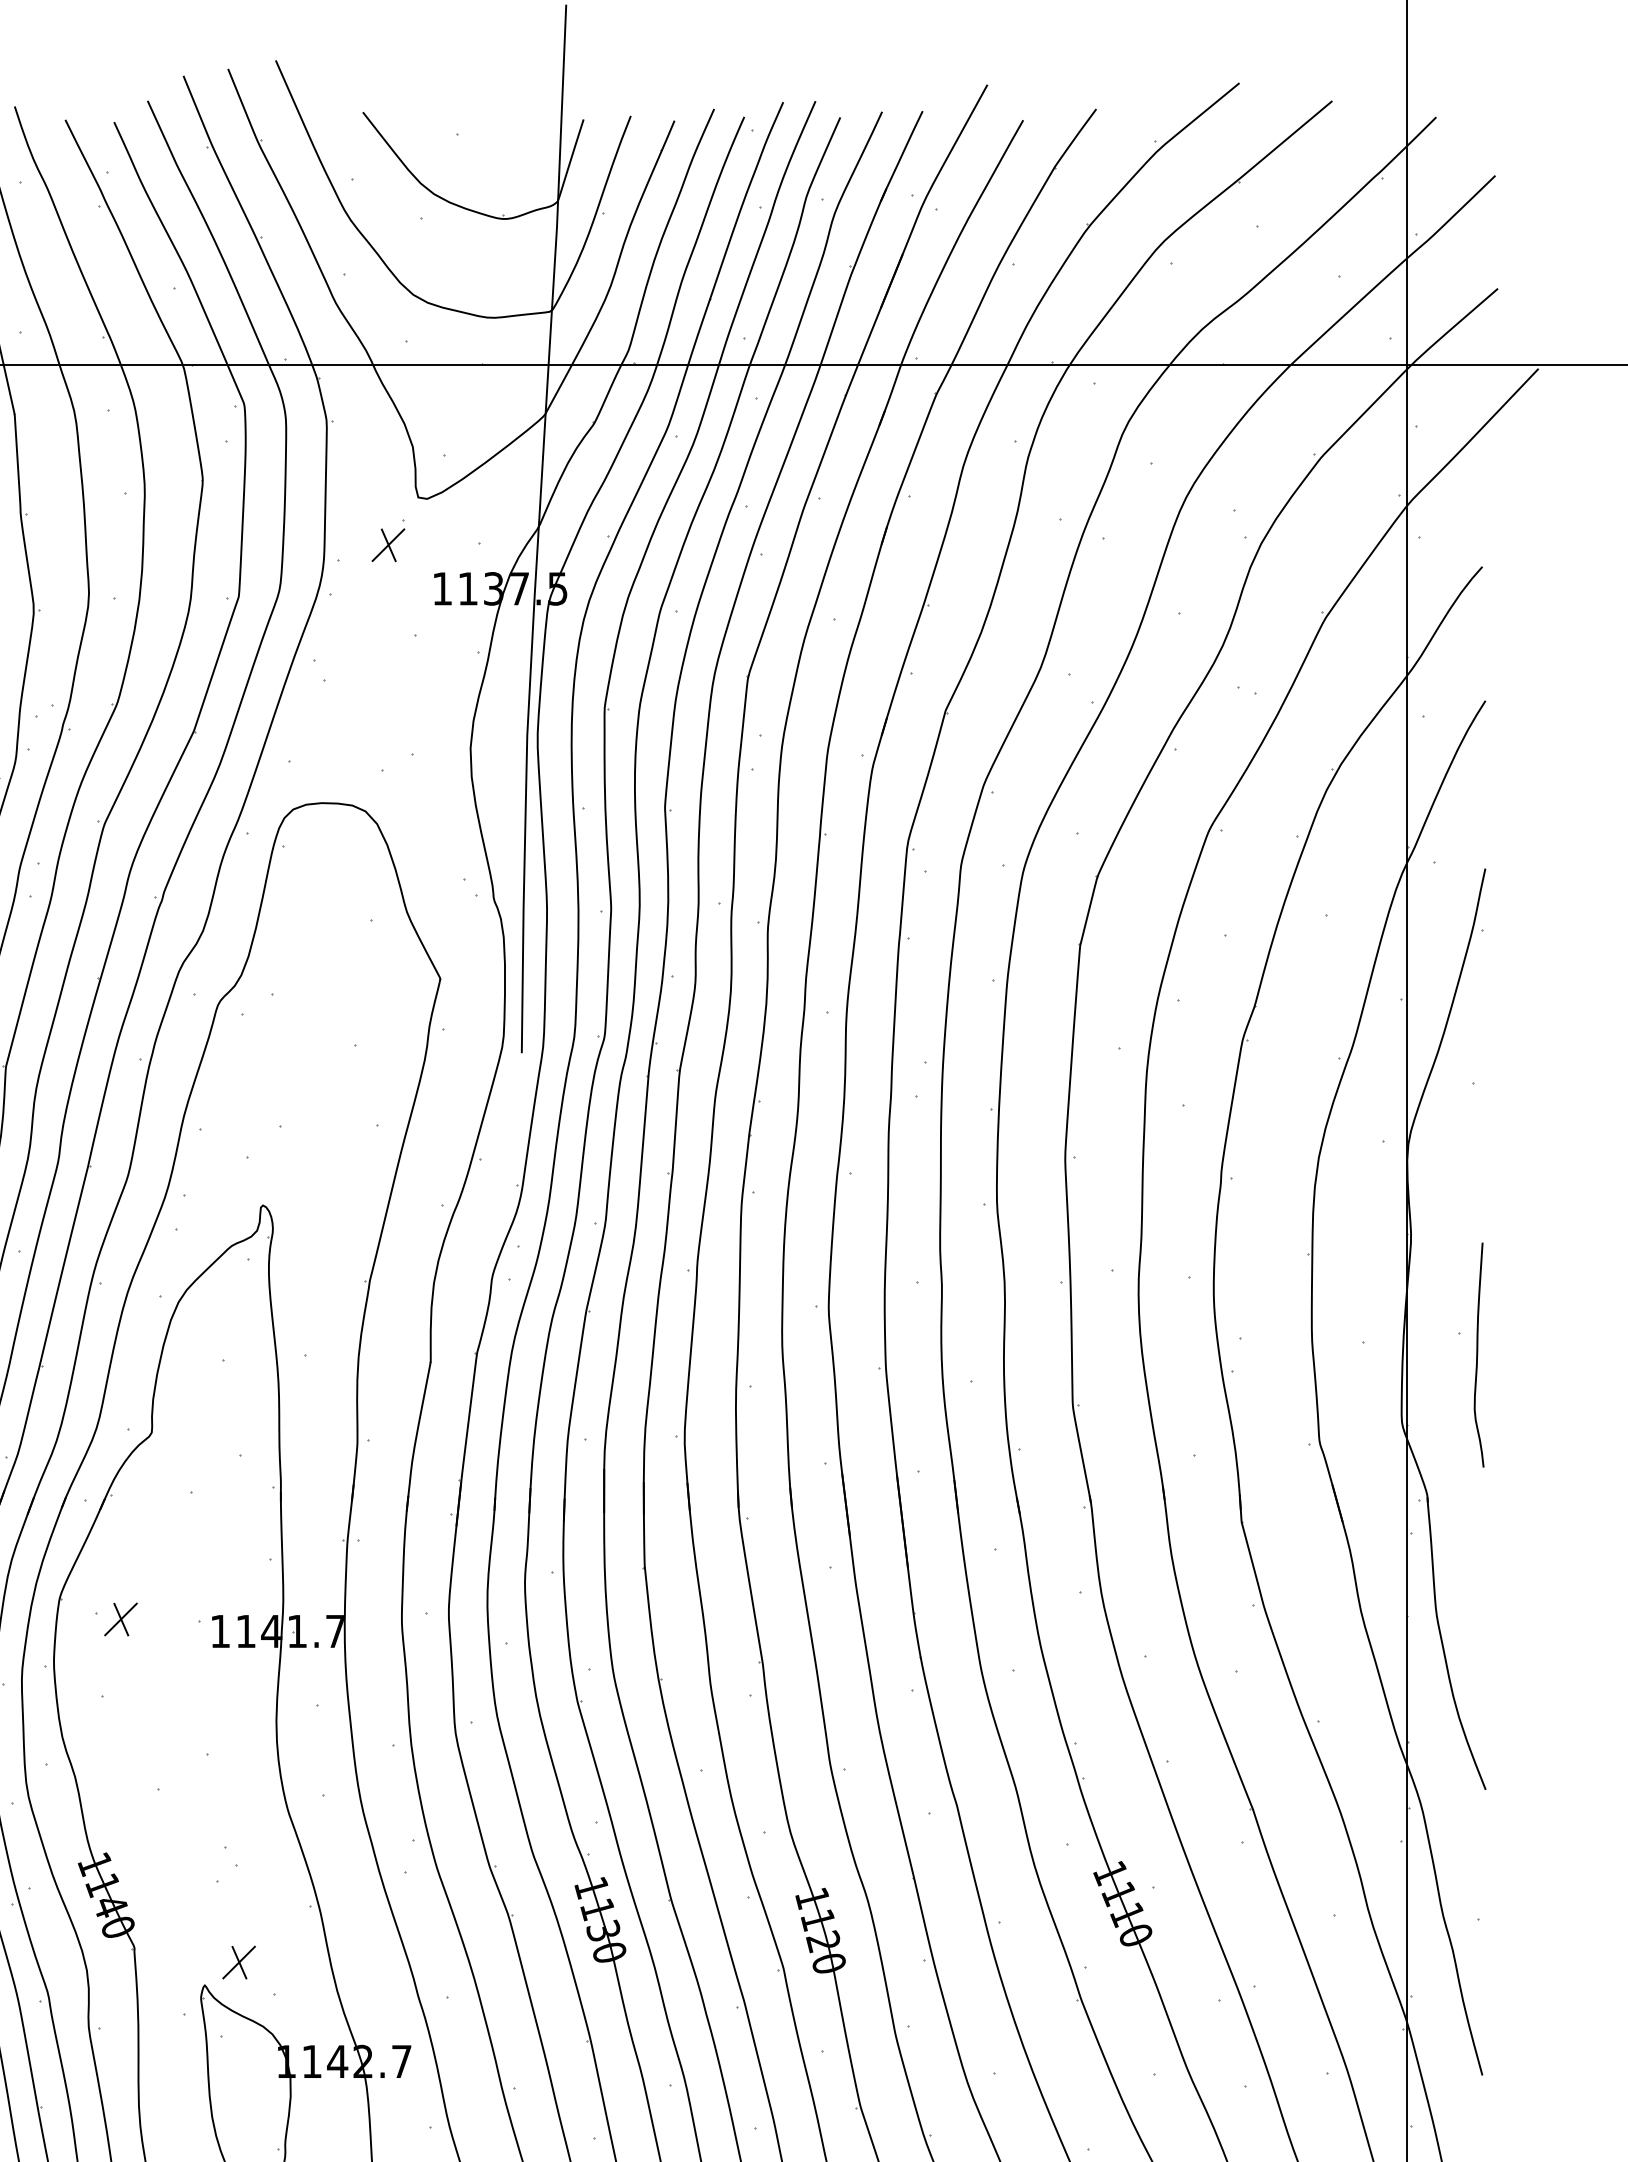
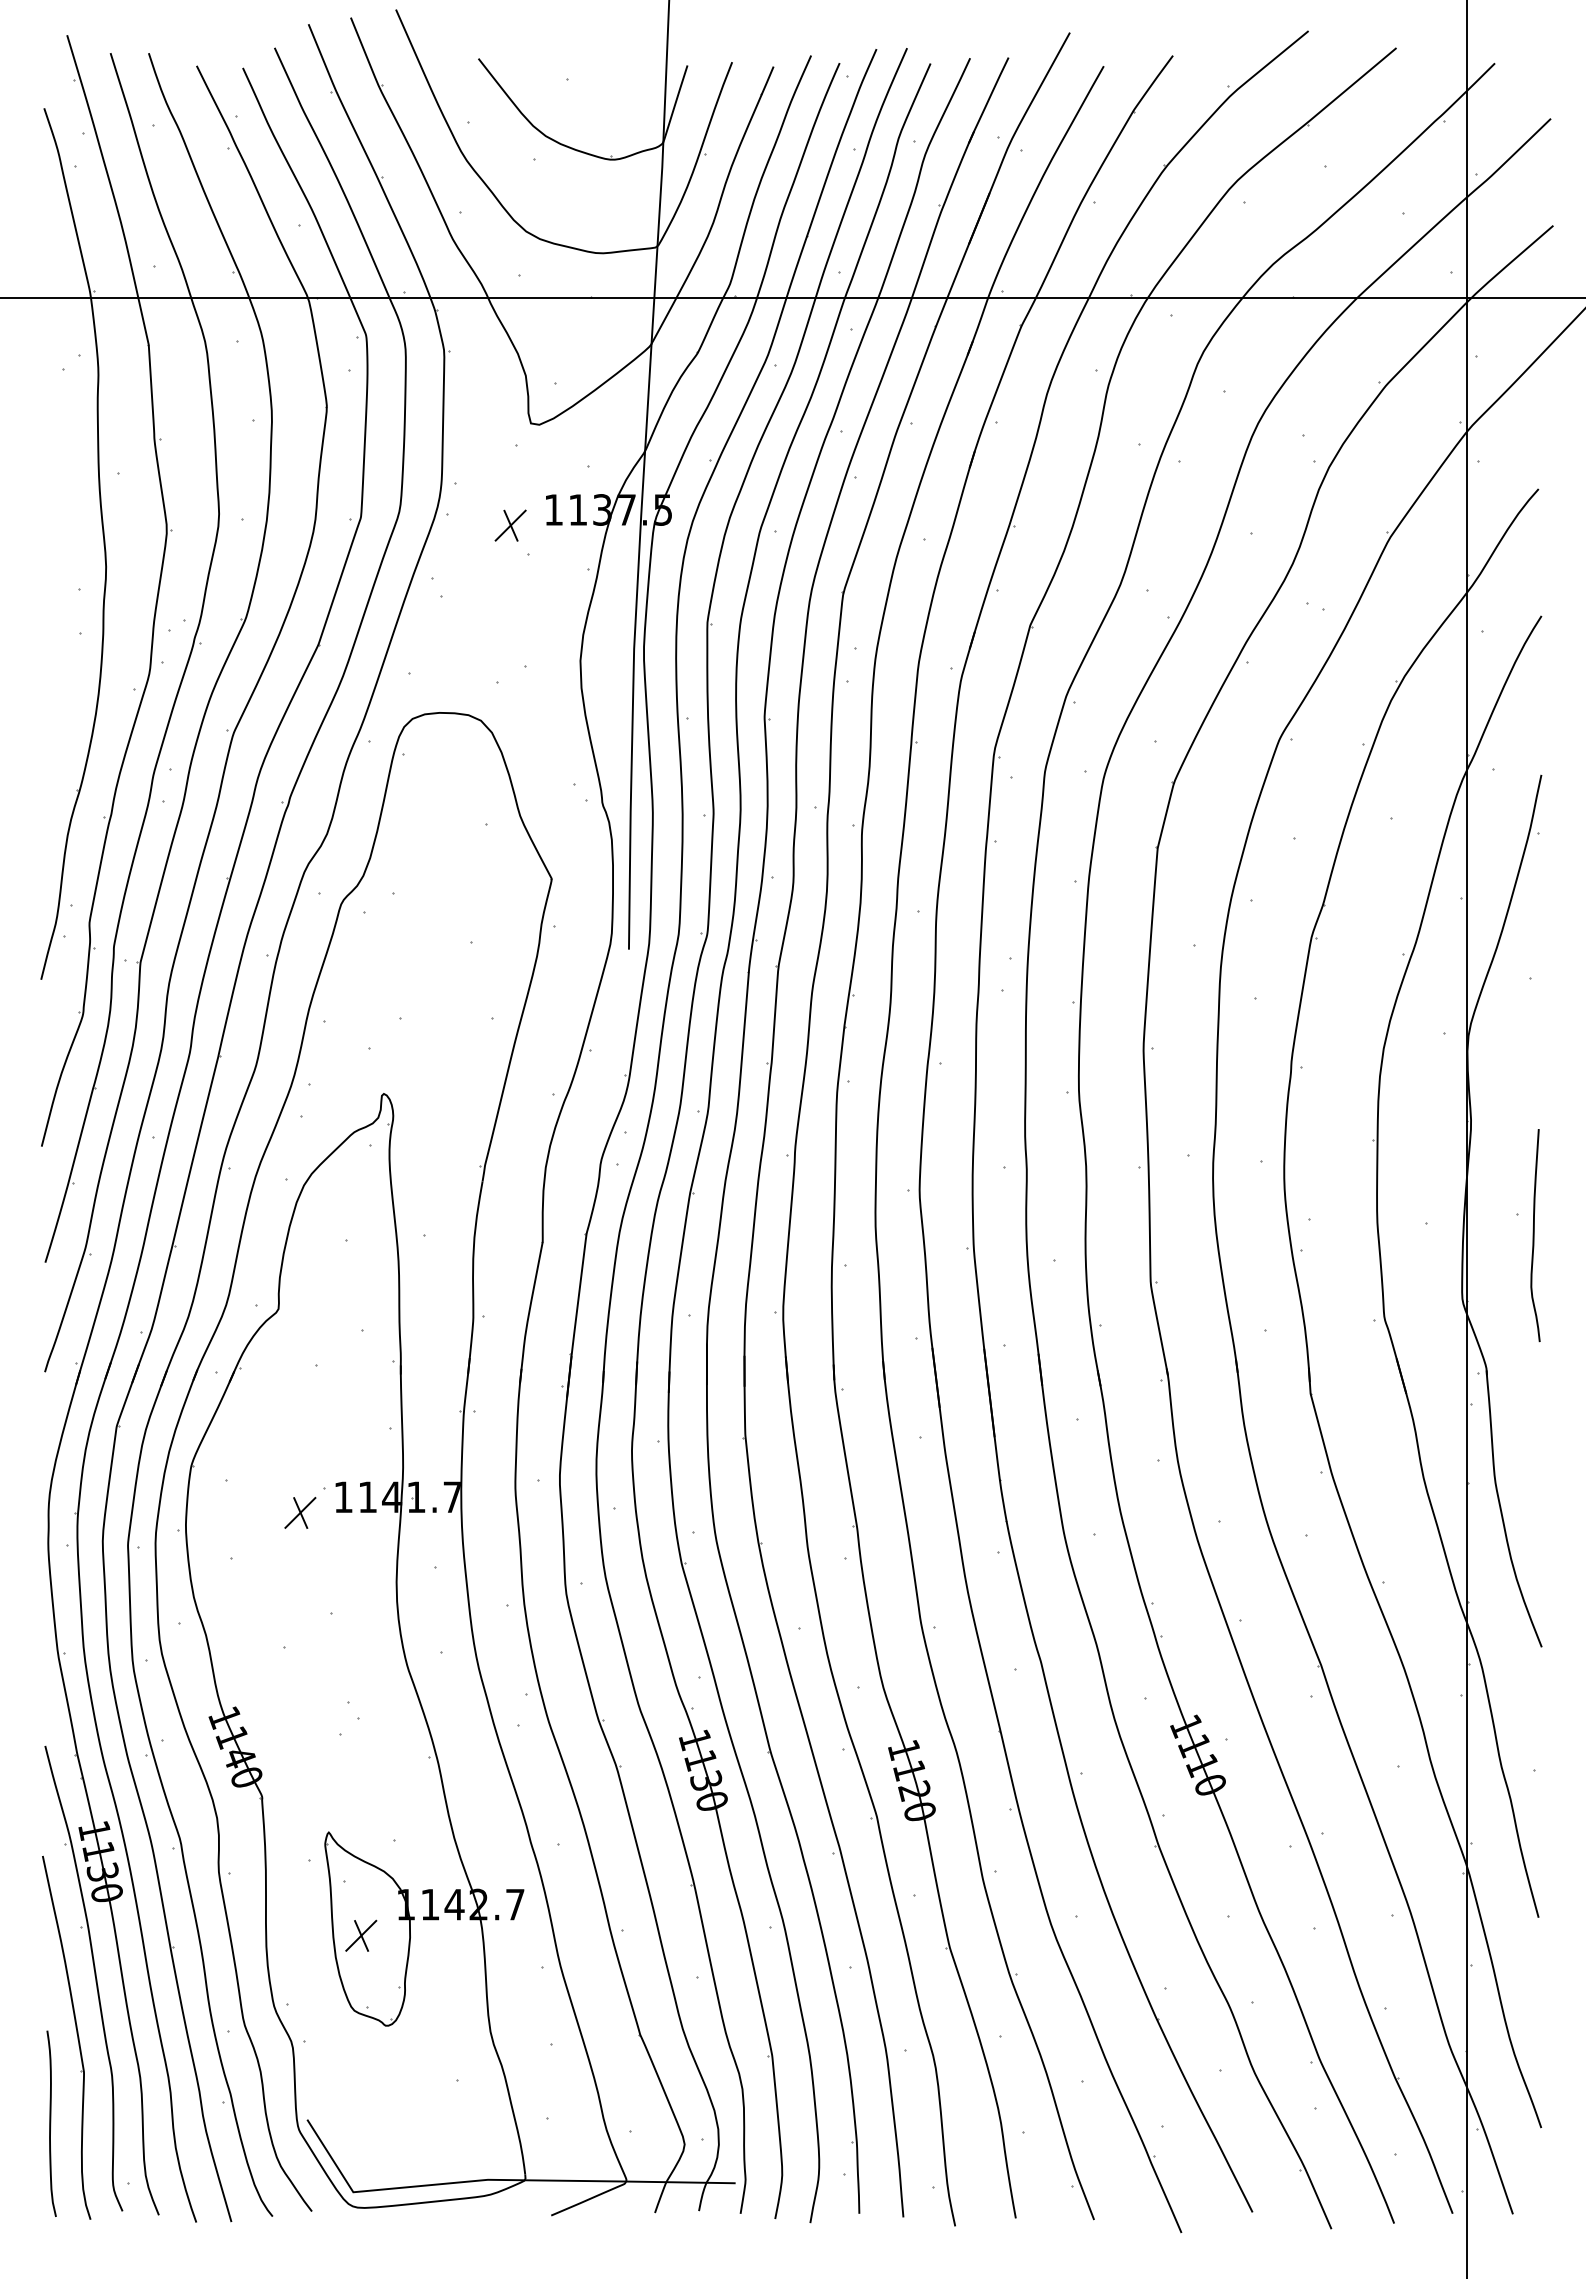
part: (388, 545) -> (510, 525), moved
part: (121, 1619) -> (300, 1512), moved
part: (239, 1962) -> (361, 1935), moved

